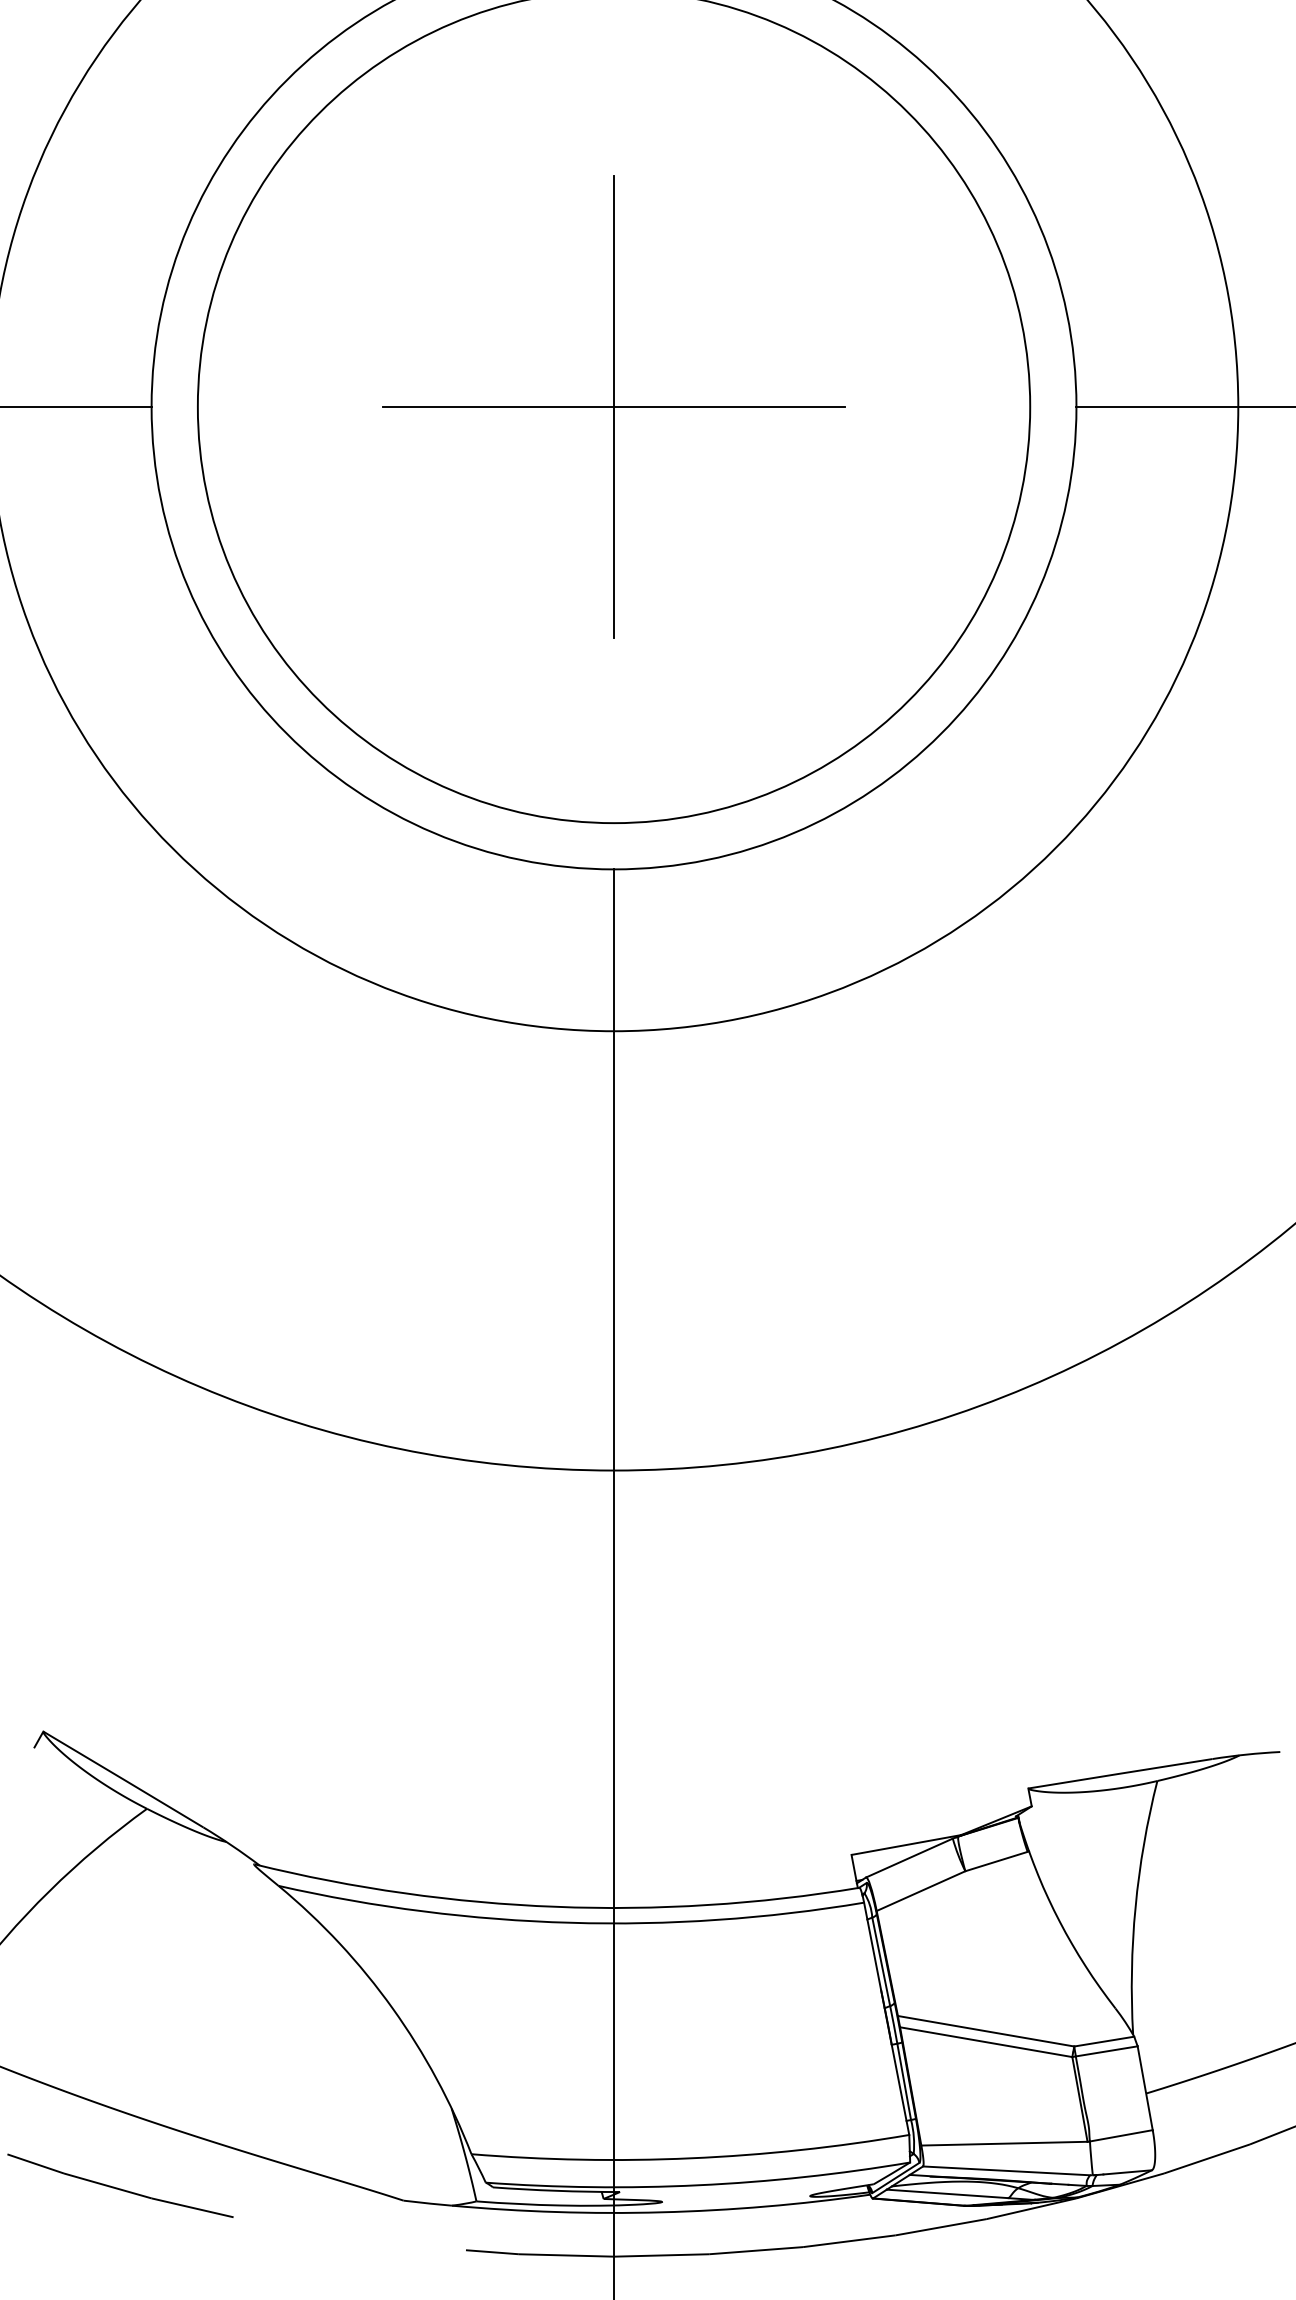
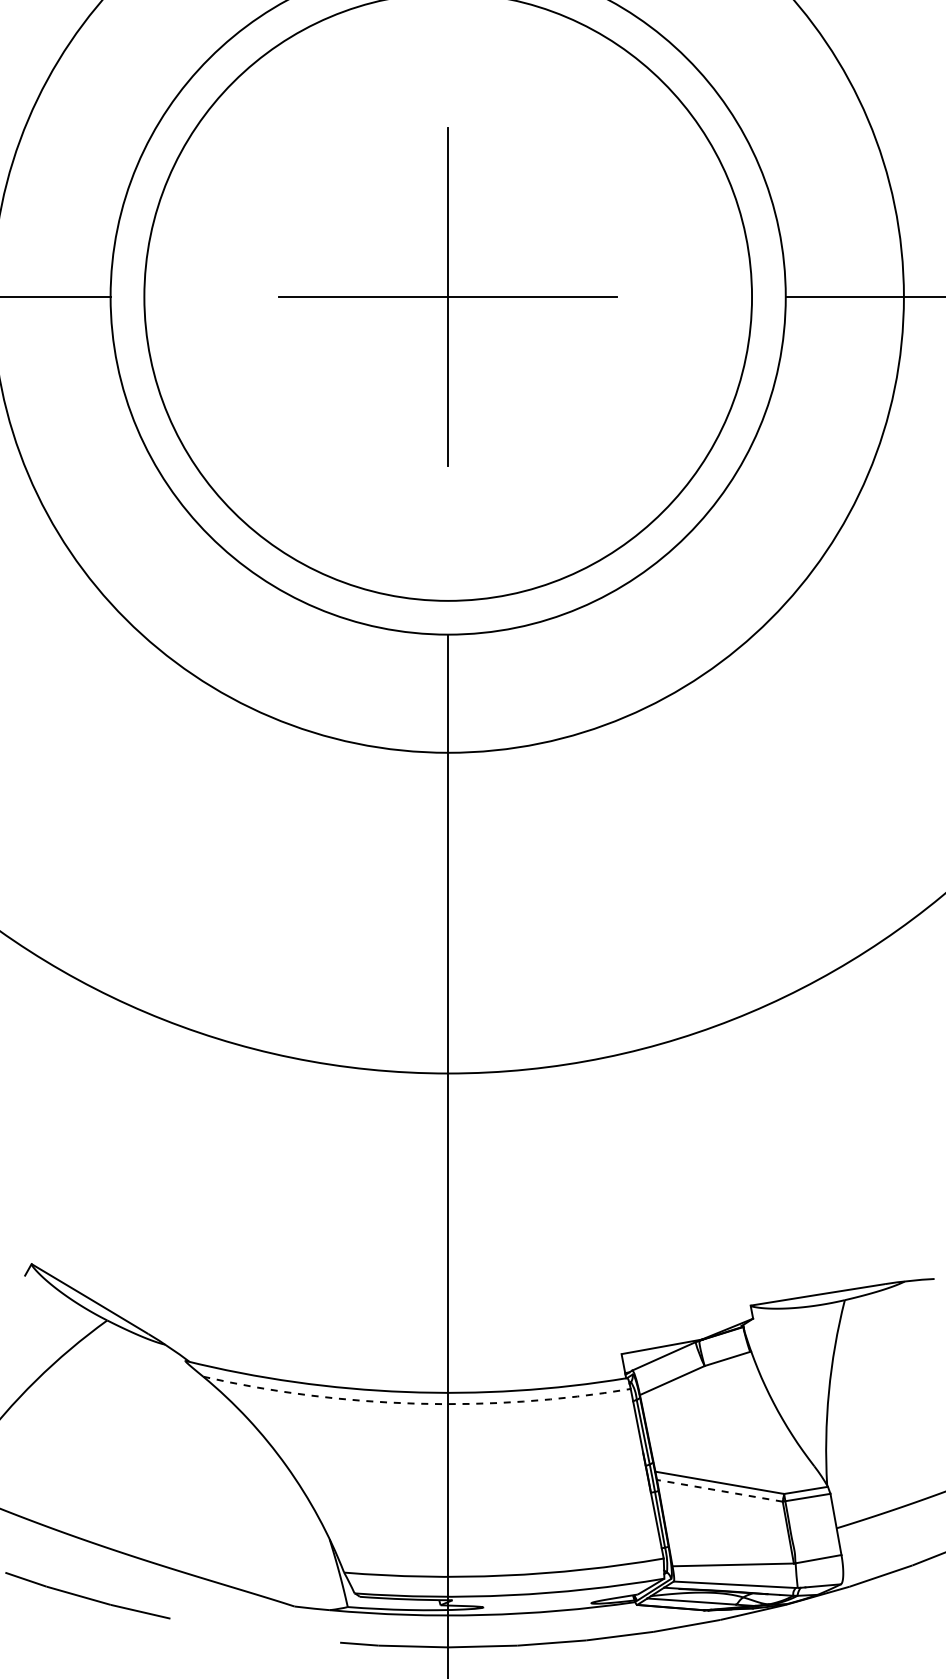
arc: (570, 1922) -> (416, 1403), solid -> dashed
line: (985, 2041) -> (719, 1490), solid -> dashed

